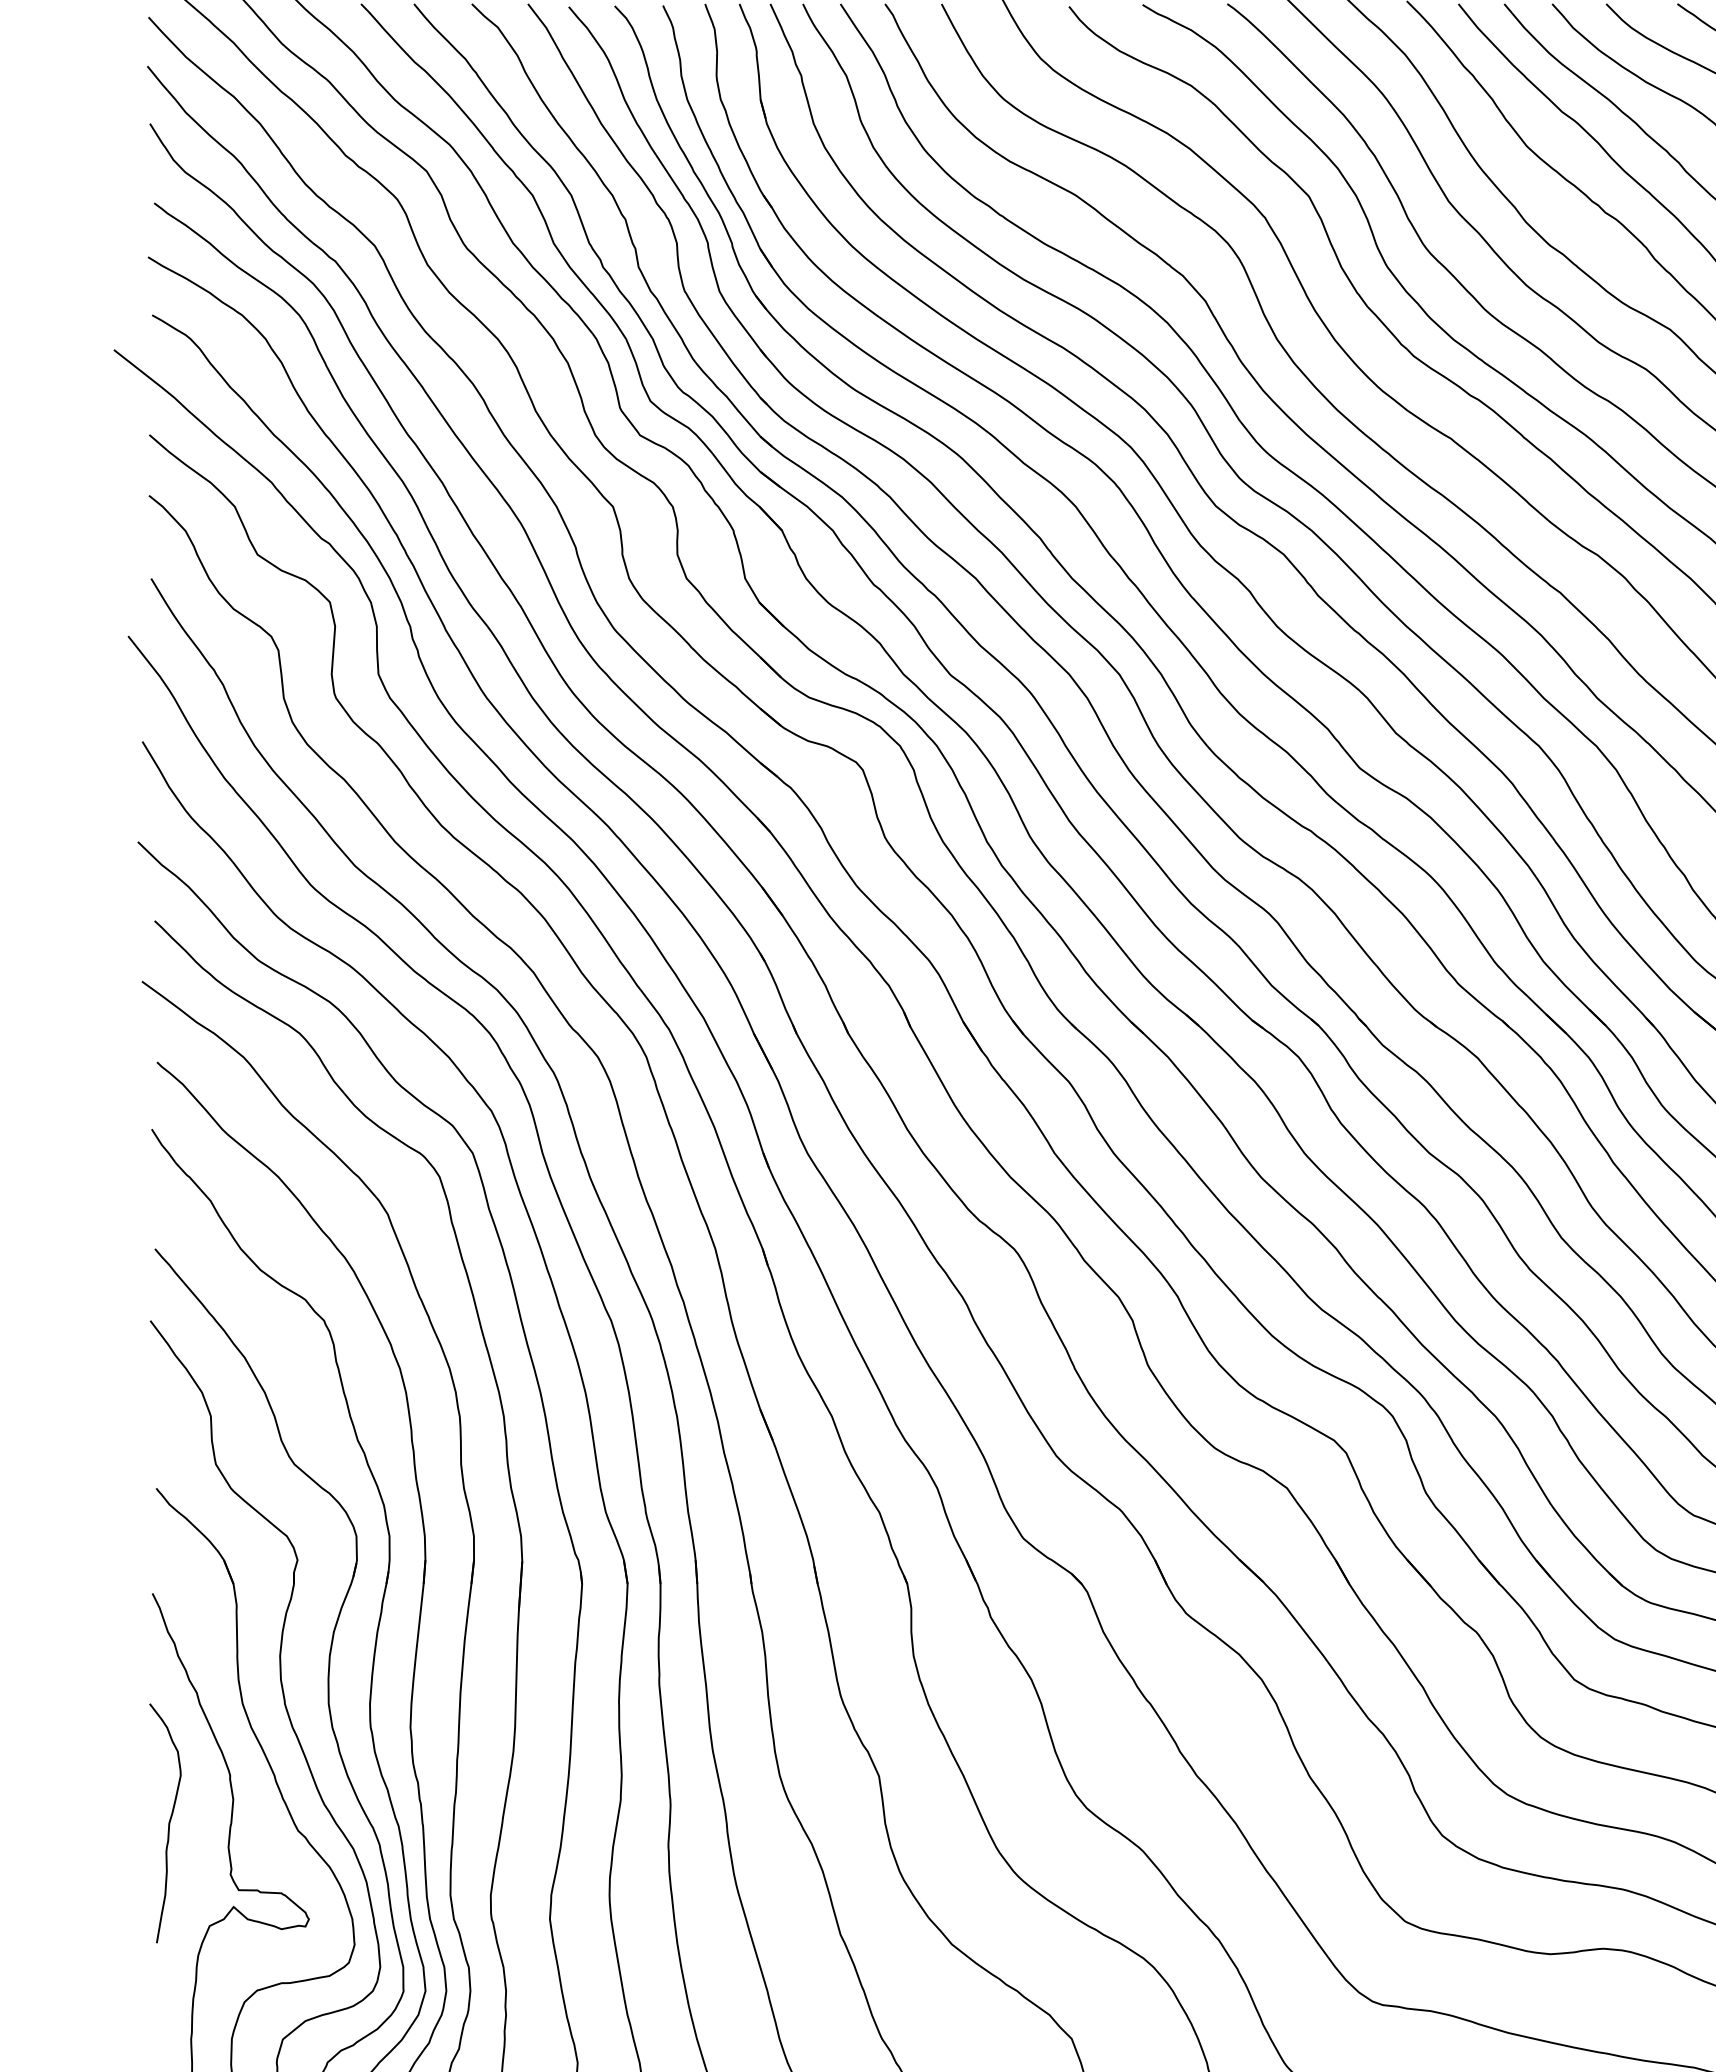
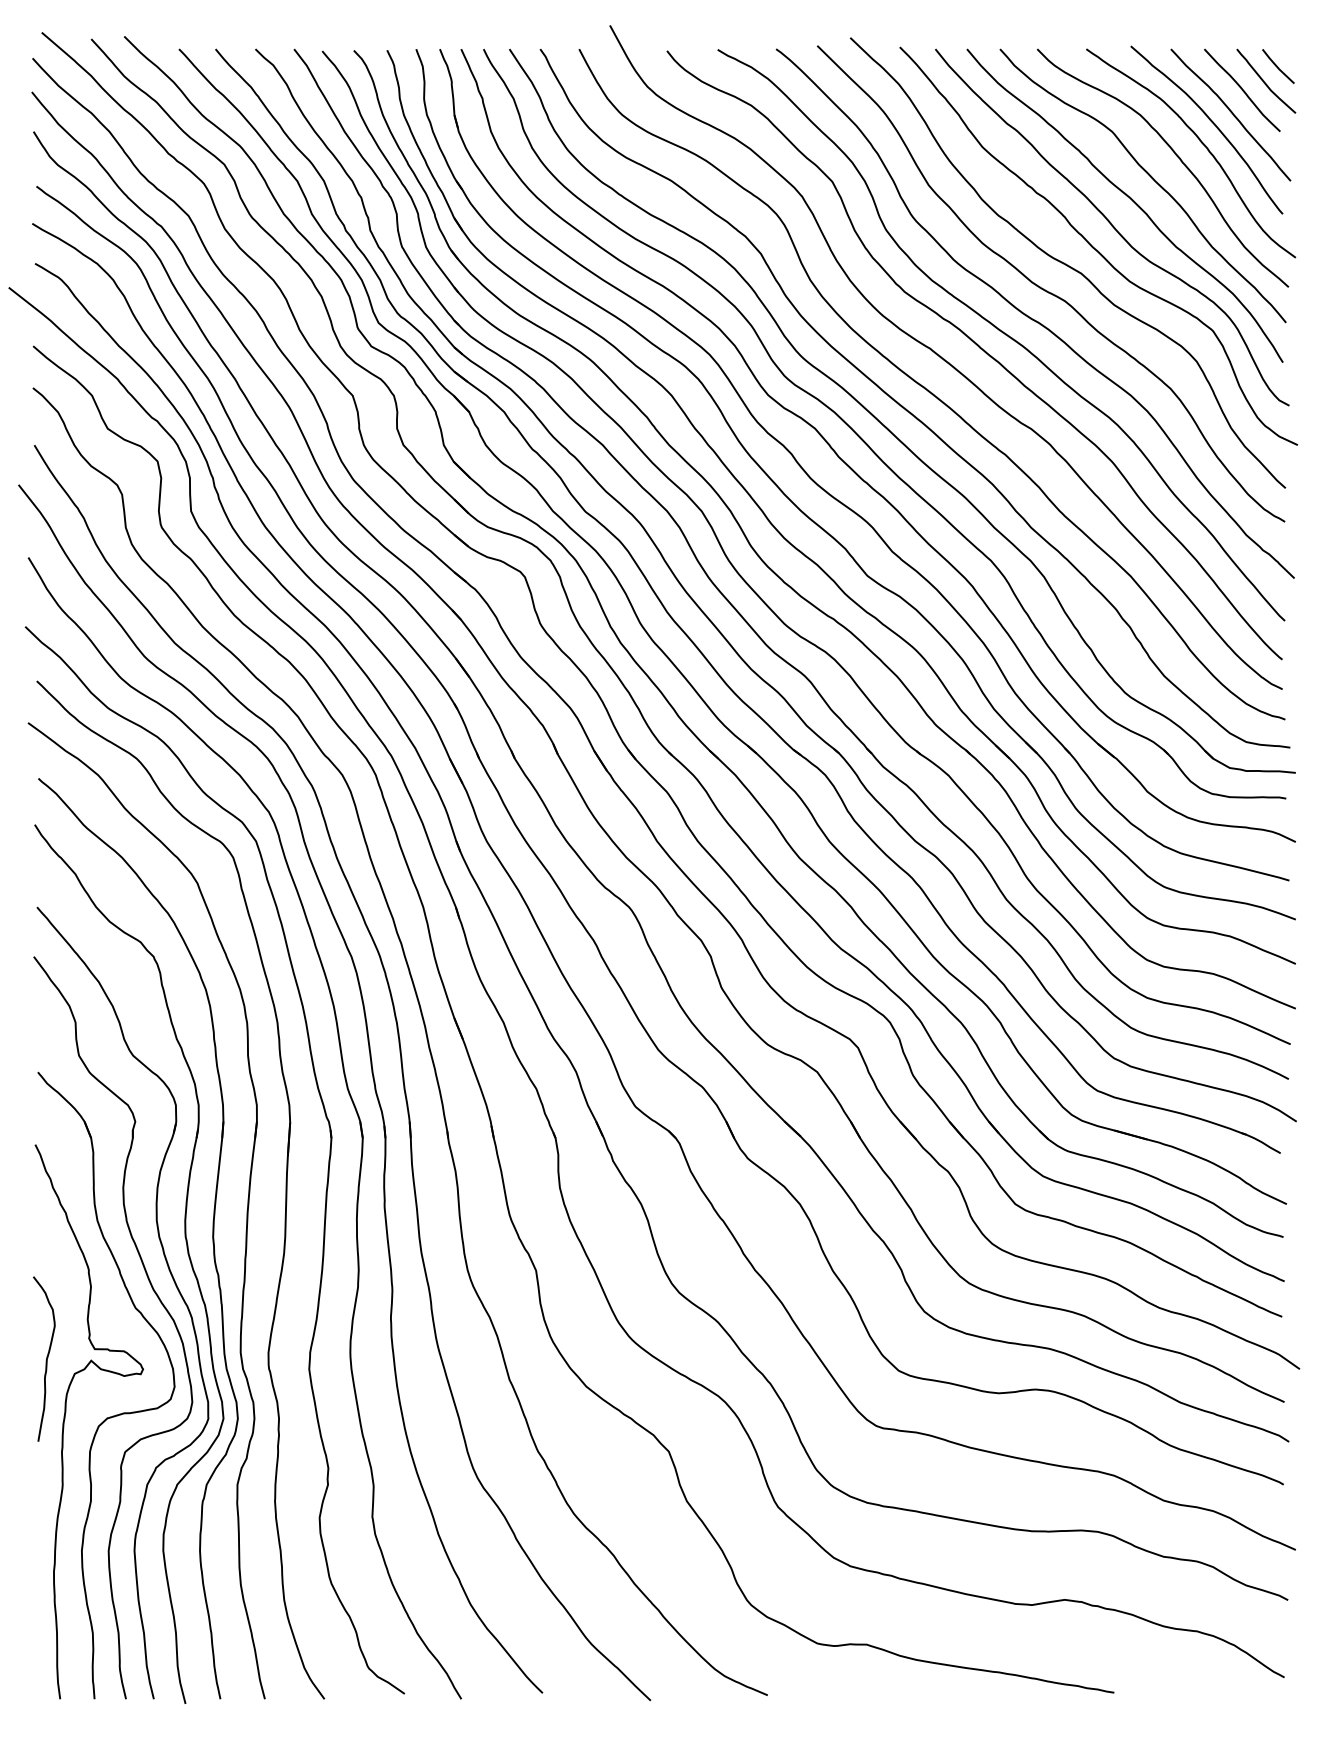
curve: (168, 1822) -> (46, 1358), moved

